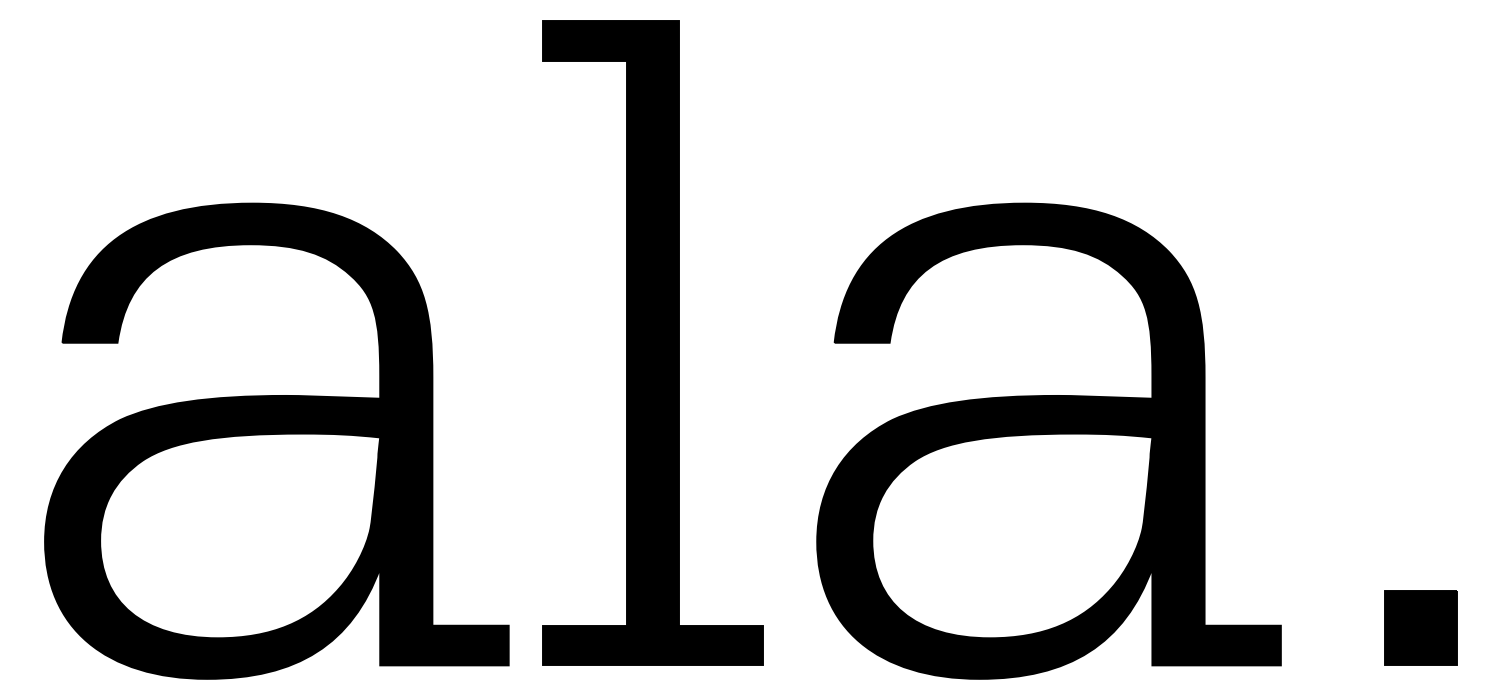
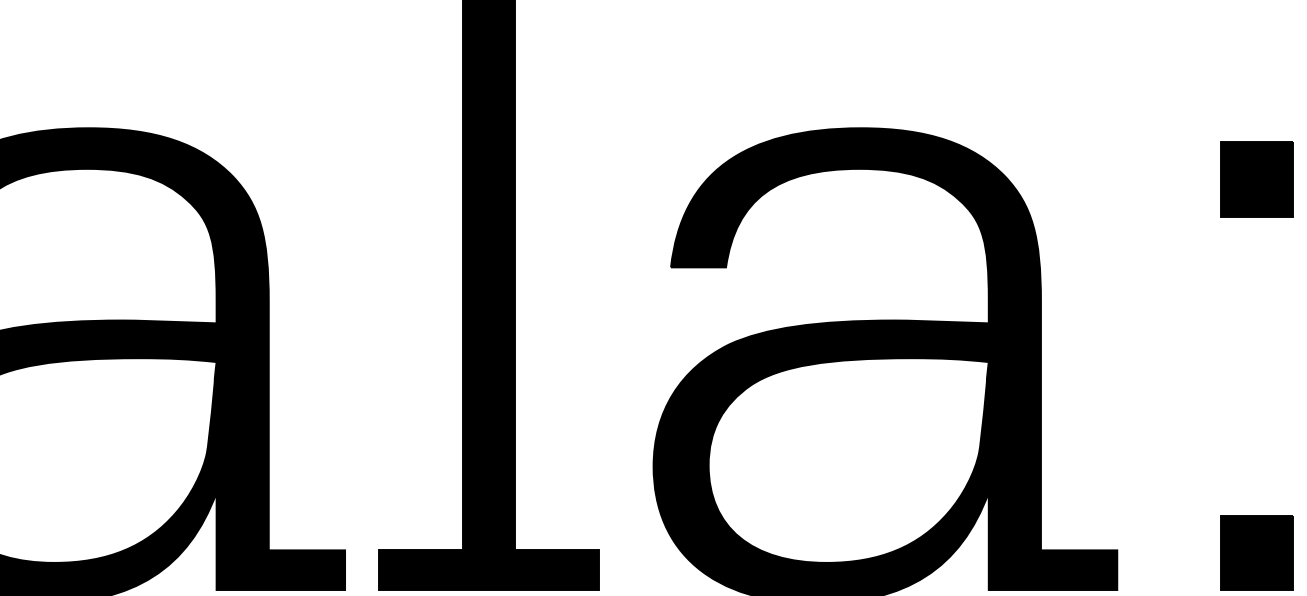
part: (1420, 254) -> (1256, 179), added

